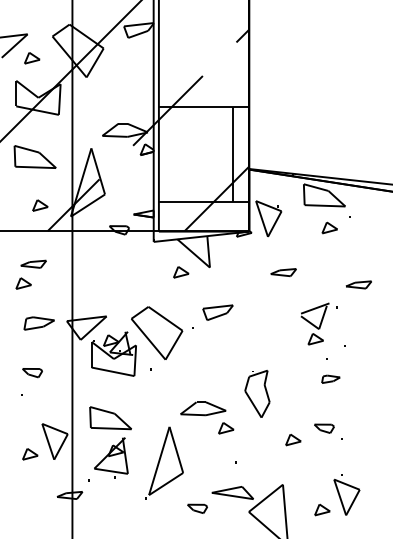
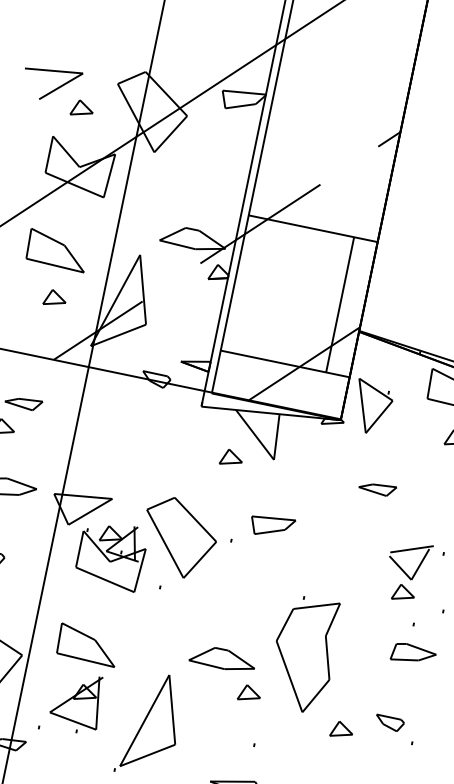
part: (40, 205) -> (55, 298), moved
part: (330, 379) -> (412, 654), size x1.67
part: (257, 393) -> (304, 653), size x1.67

